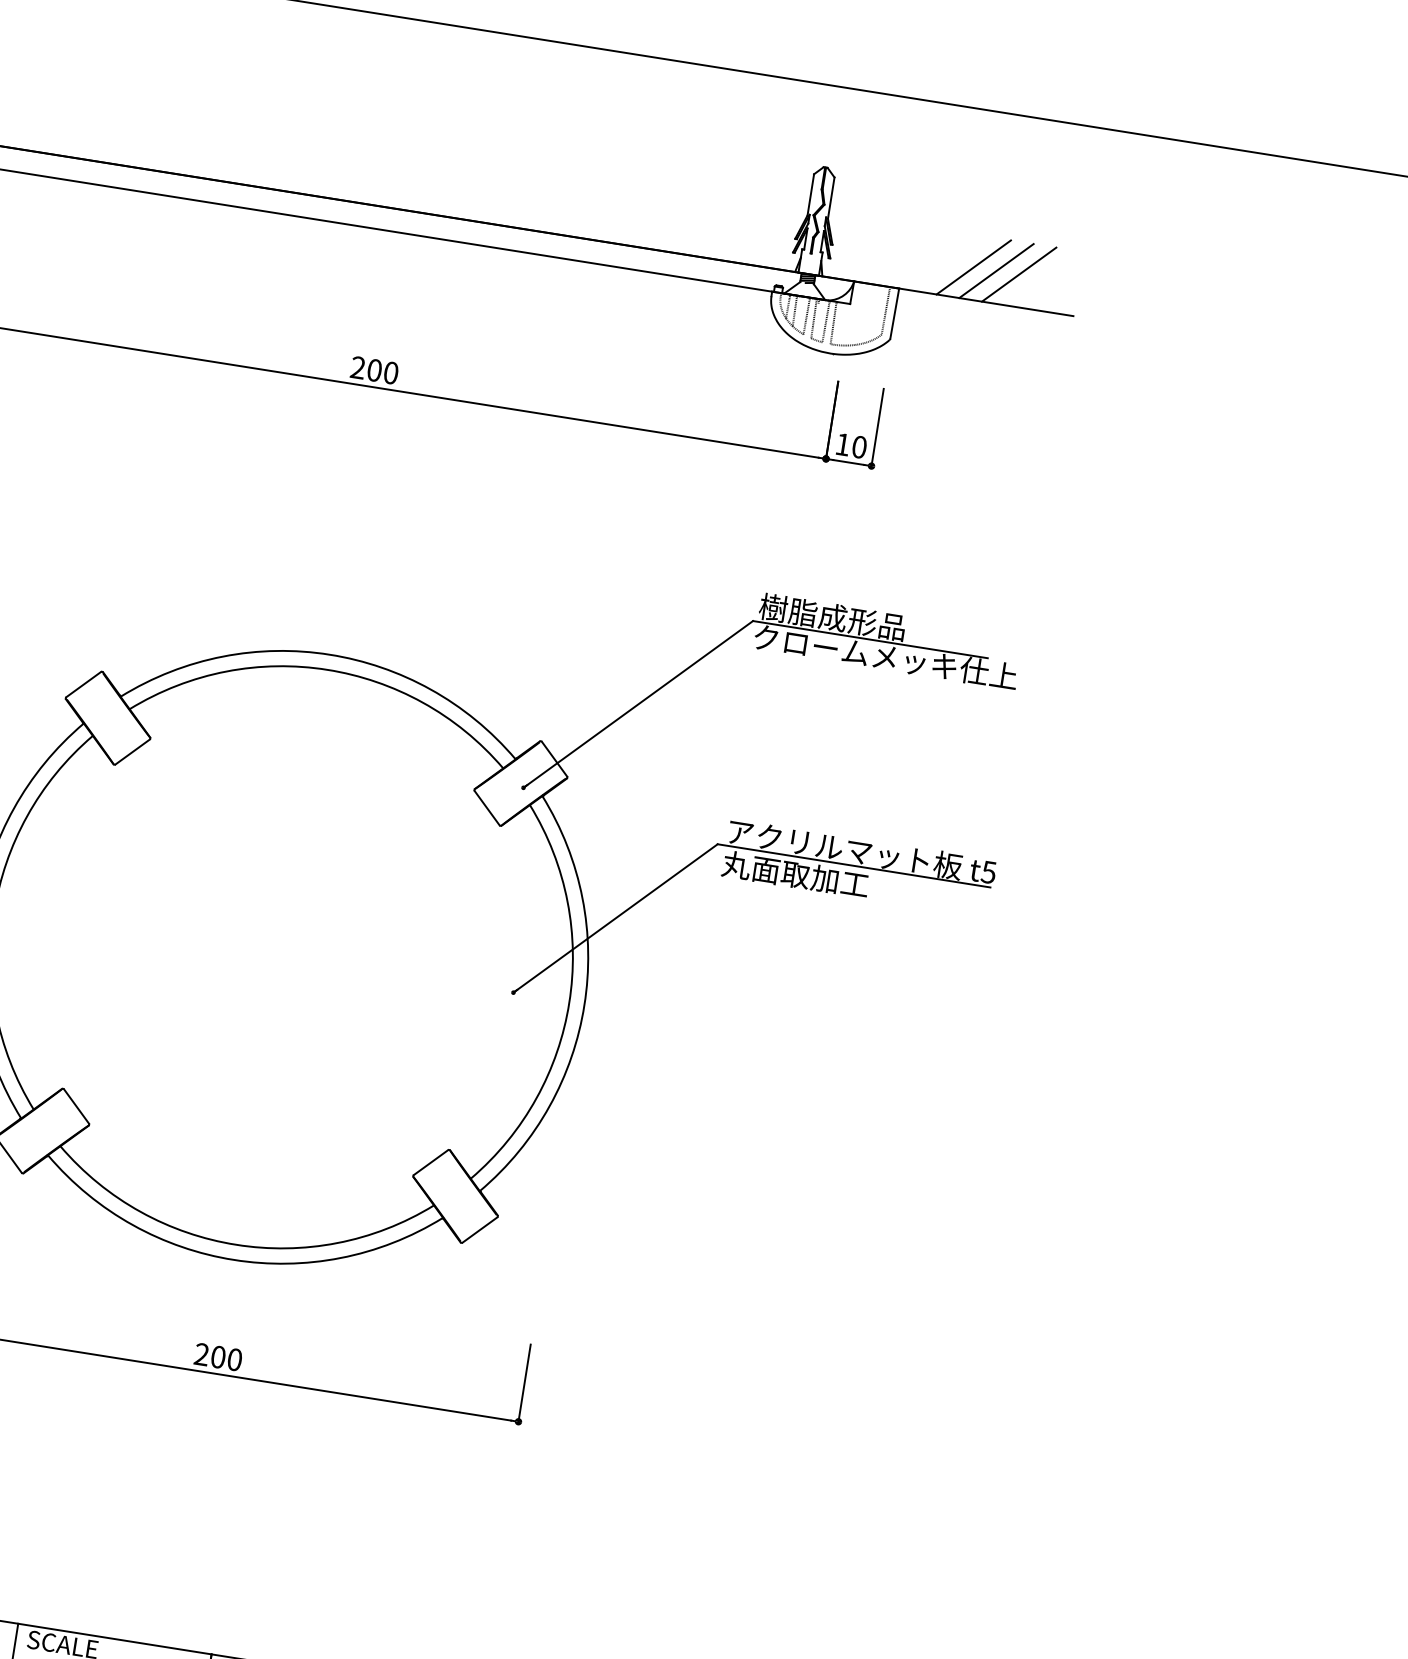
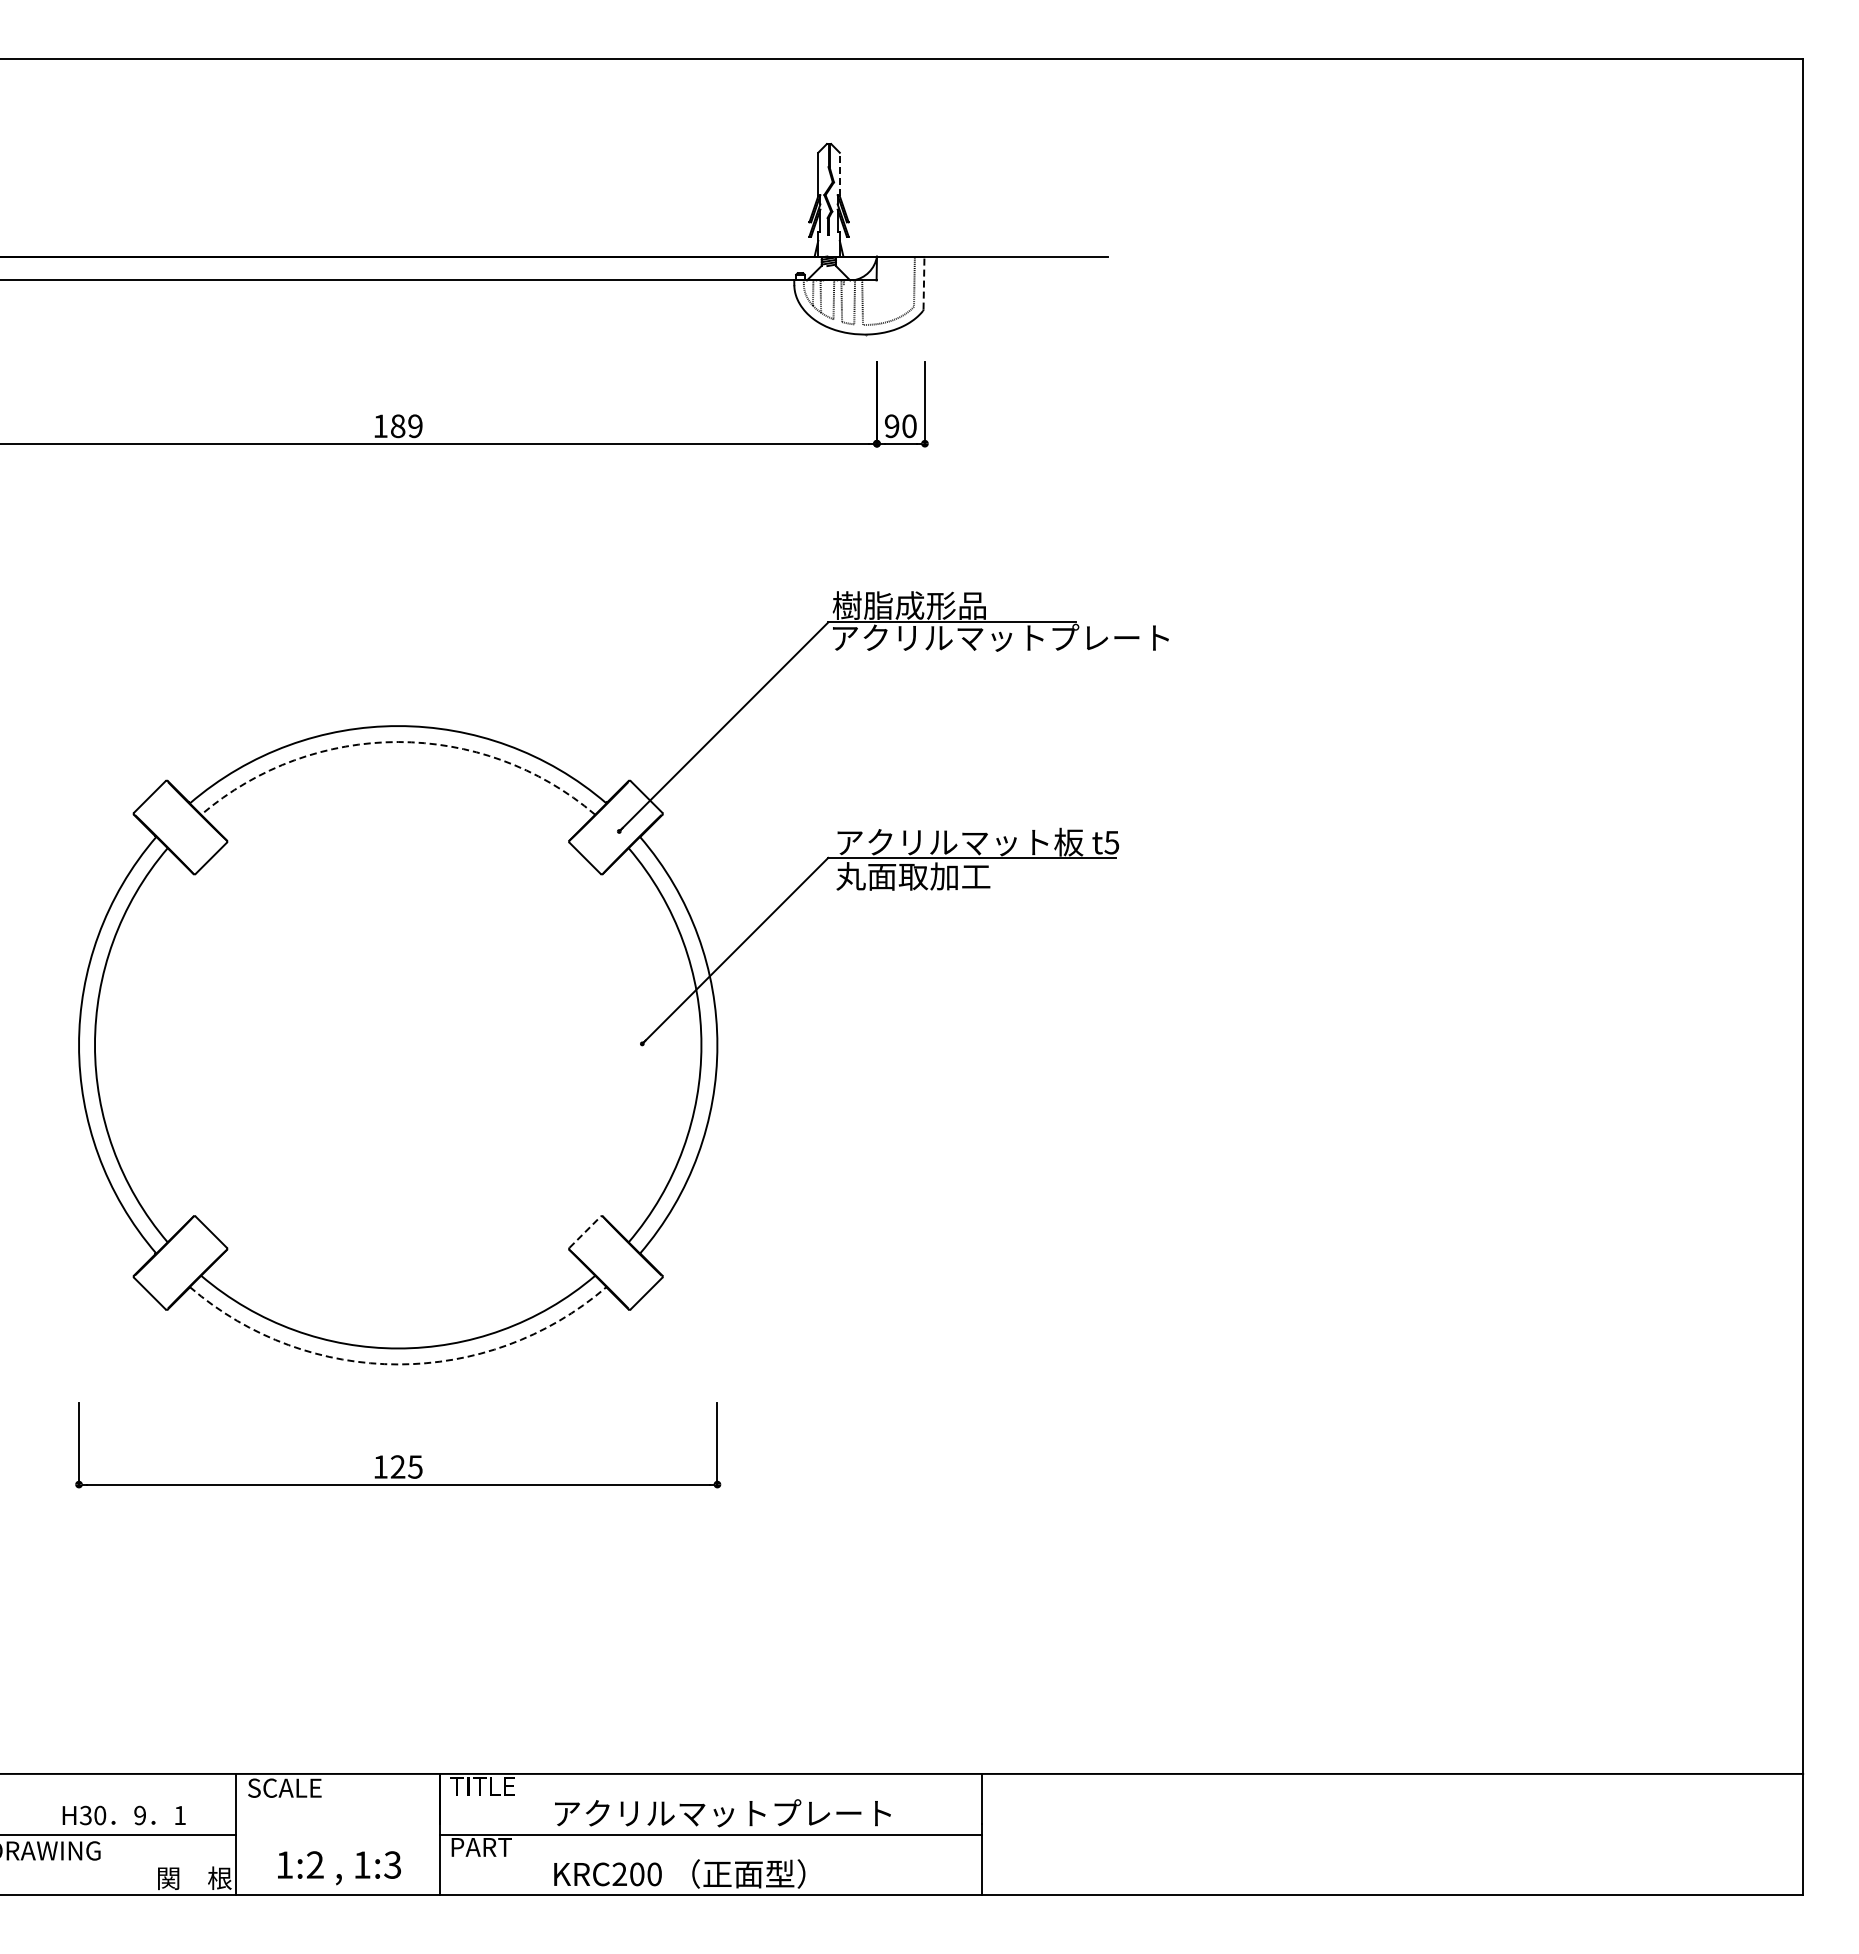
line: (830, 198) -> (839, 174), solid -> dashed
line: (973, 267) -> (997, 222), removed
line: (996, 270) -> (1021, 222), removed
line: (1019, 274) -> (1045, 222), removed
line: (895, 314) -> (924, 283), solid -> dashed
text: (374, 370) -> (397, 426), 200 -> 189
text: (843, 444) -> (892, 426), 10 -> 90
text: (914, 661) -> (1000, 637), クロームメッキ仕上 -> アクリルマットプレート
arc: (327, 670) -> (398, 742), solid -> dashed
line: (431, 1162) -> (585, 1231), solid -> dashed
arc: (234, 1260) -> (398, 1364), solid -> dashed
text: (217, 1356) -> (397, 1466), 200 -> 125

